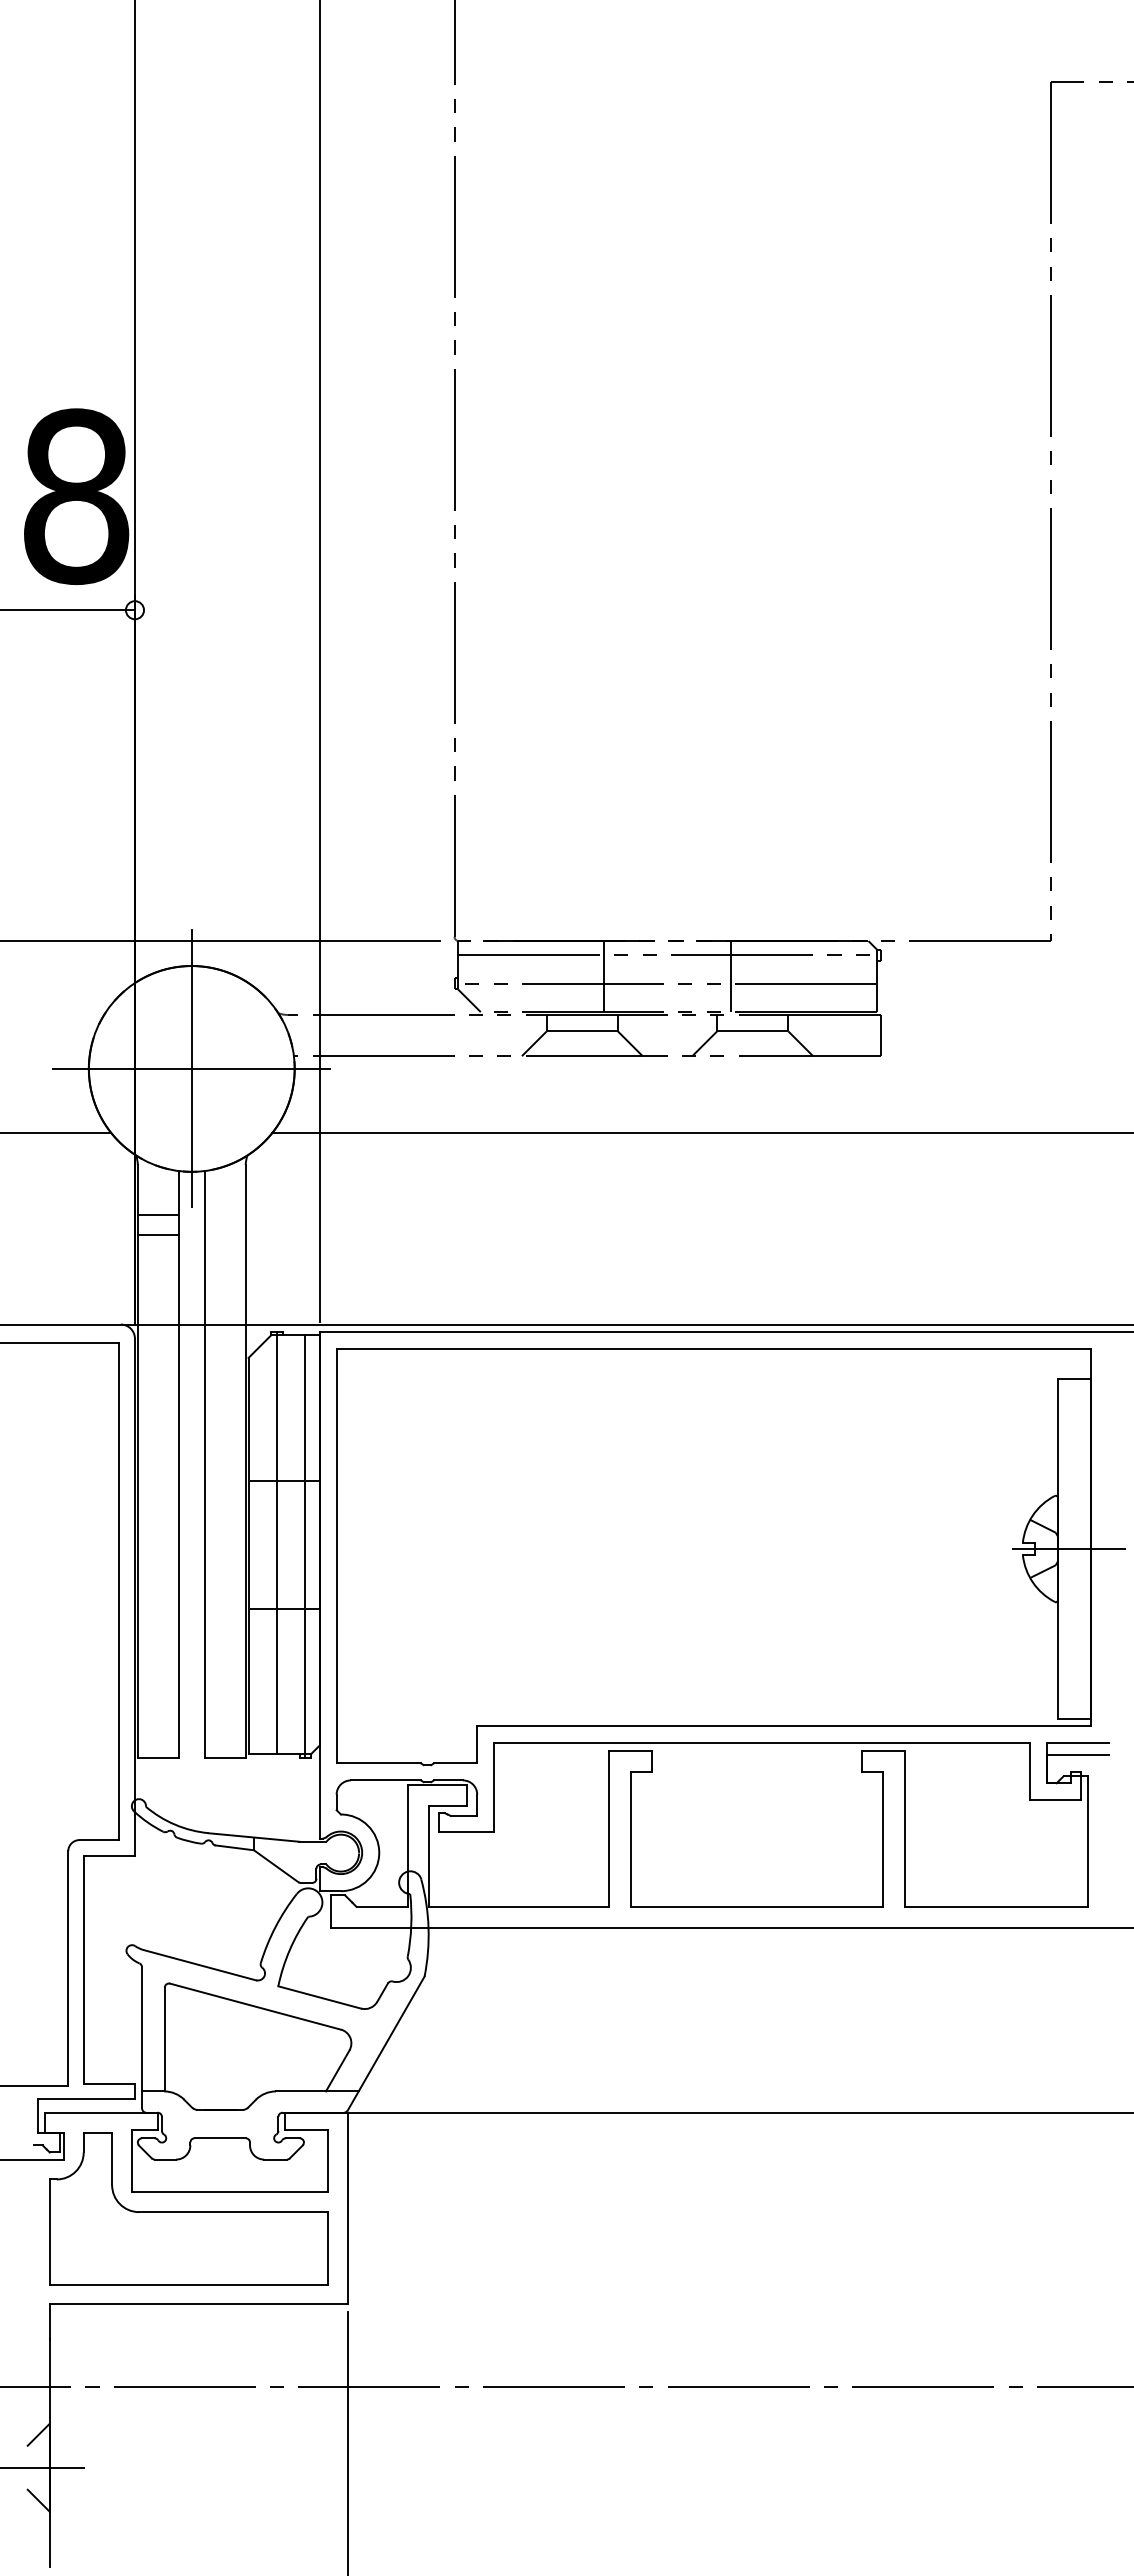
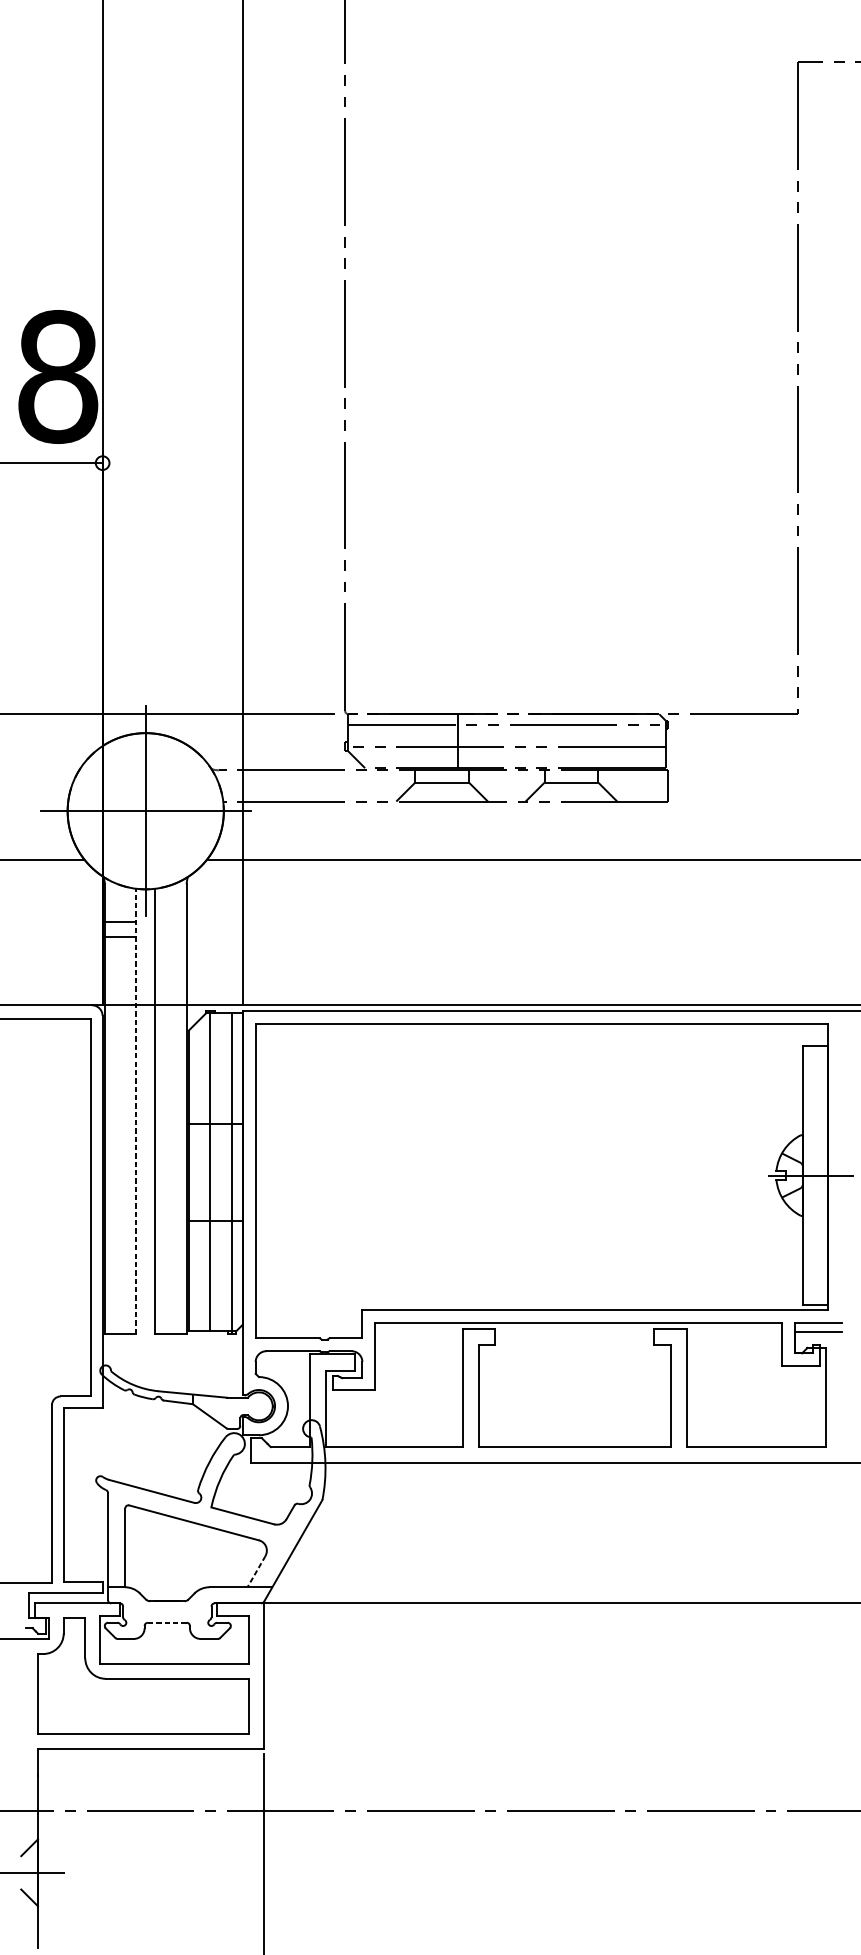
line: (731, 976) -> (555, 741), removed
line: (179, 1463) -> (136, 1110), solid -> dashed
line: (337, 2070) -> (256, 1571), solid -> dashed
line: (220, 2138) -> (167, 1622), solid -> dashed

